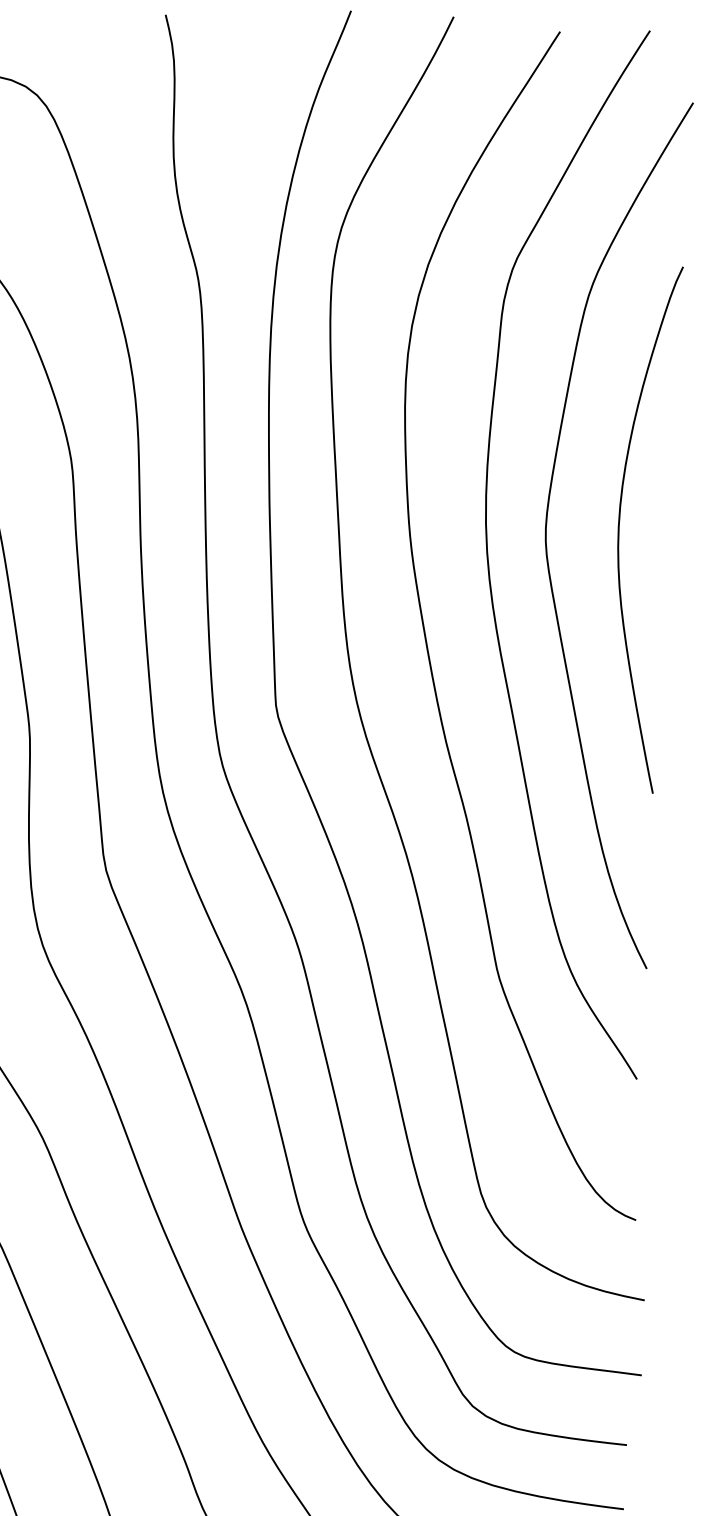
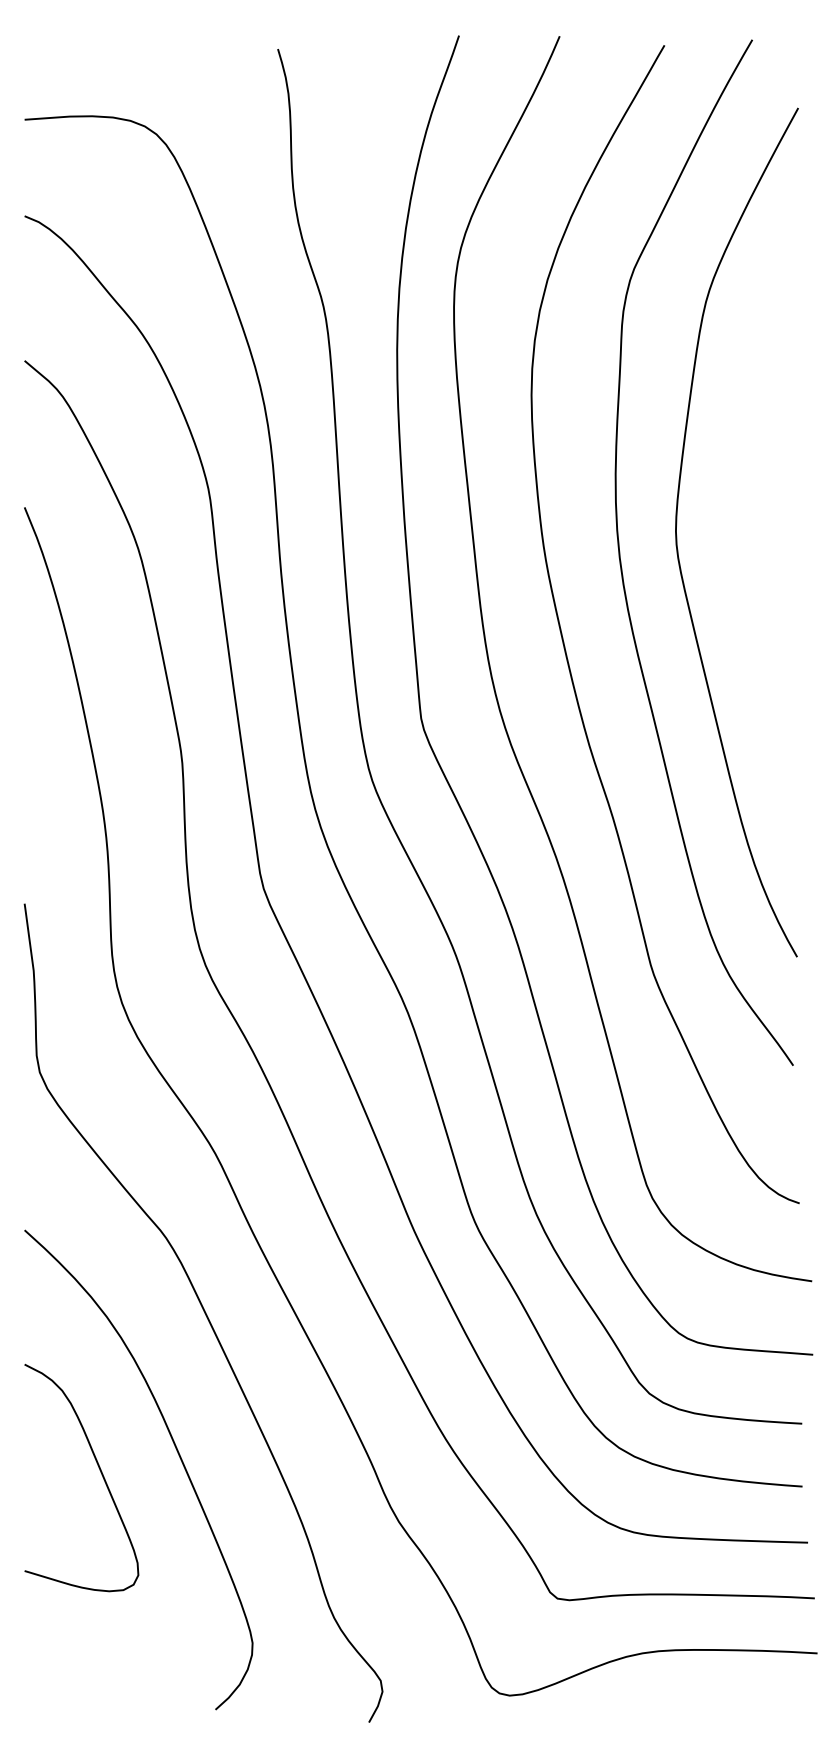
curve: (620, 526) -> (748, 526), removed

